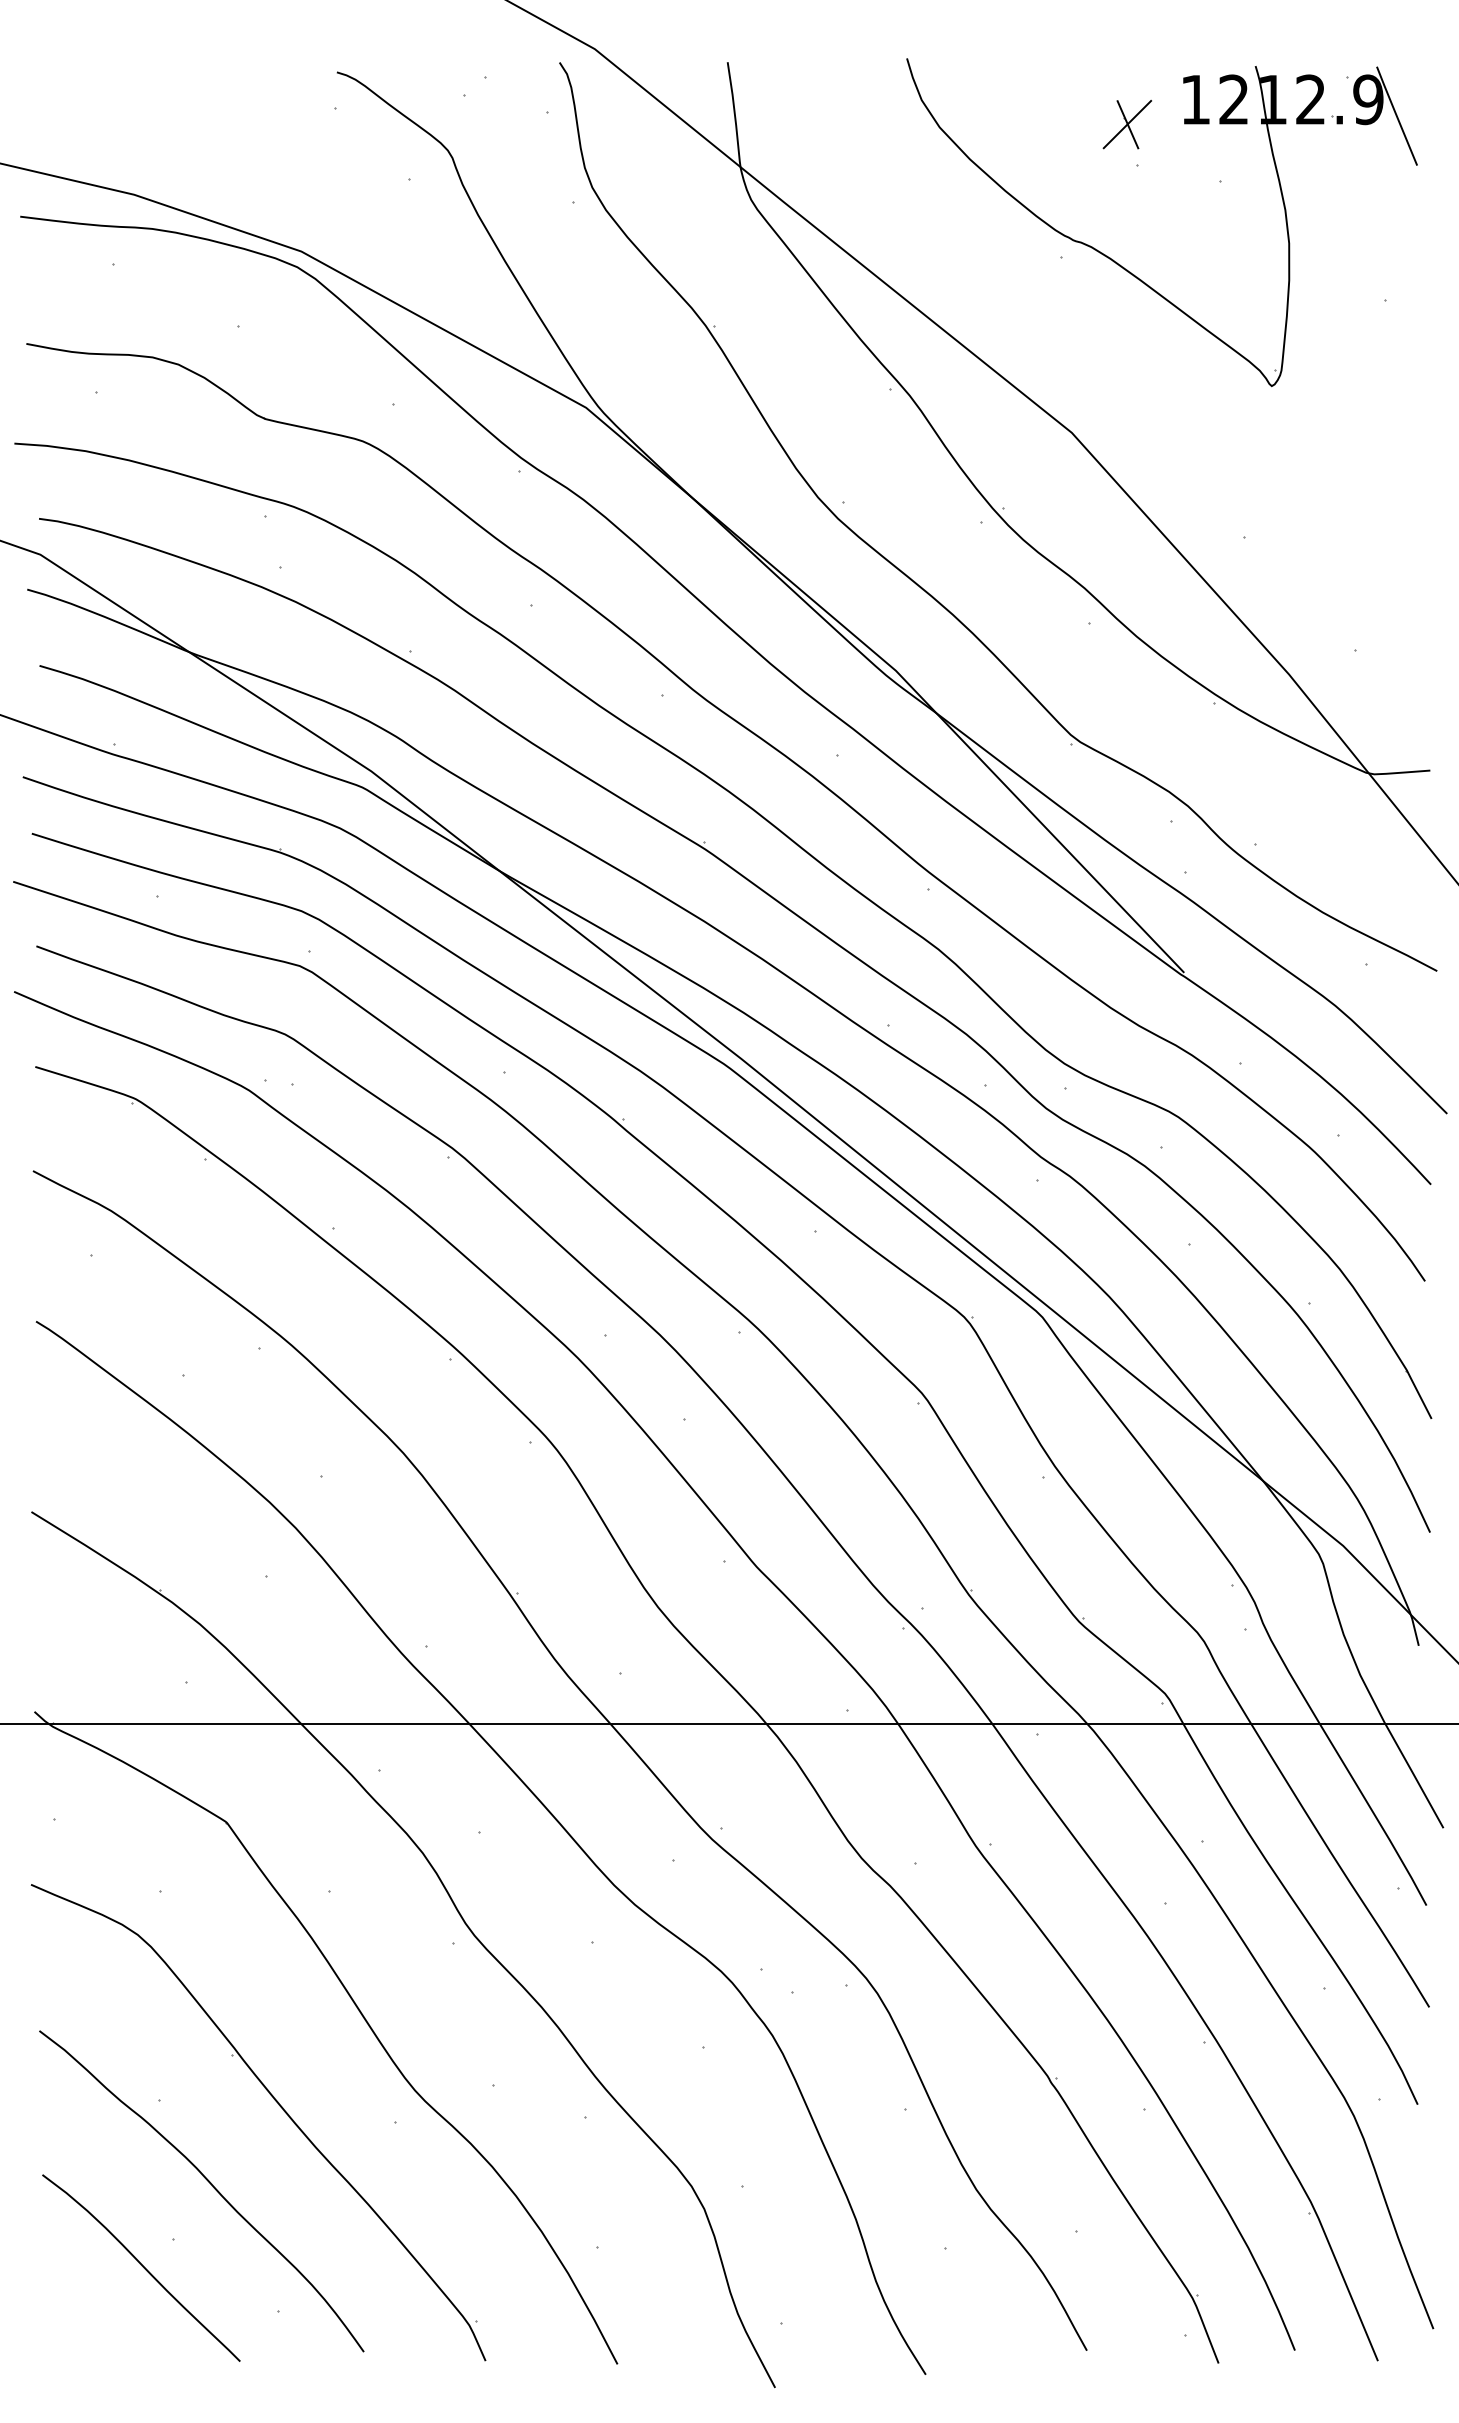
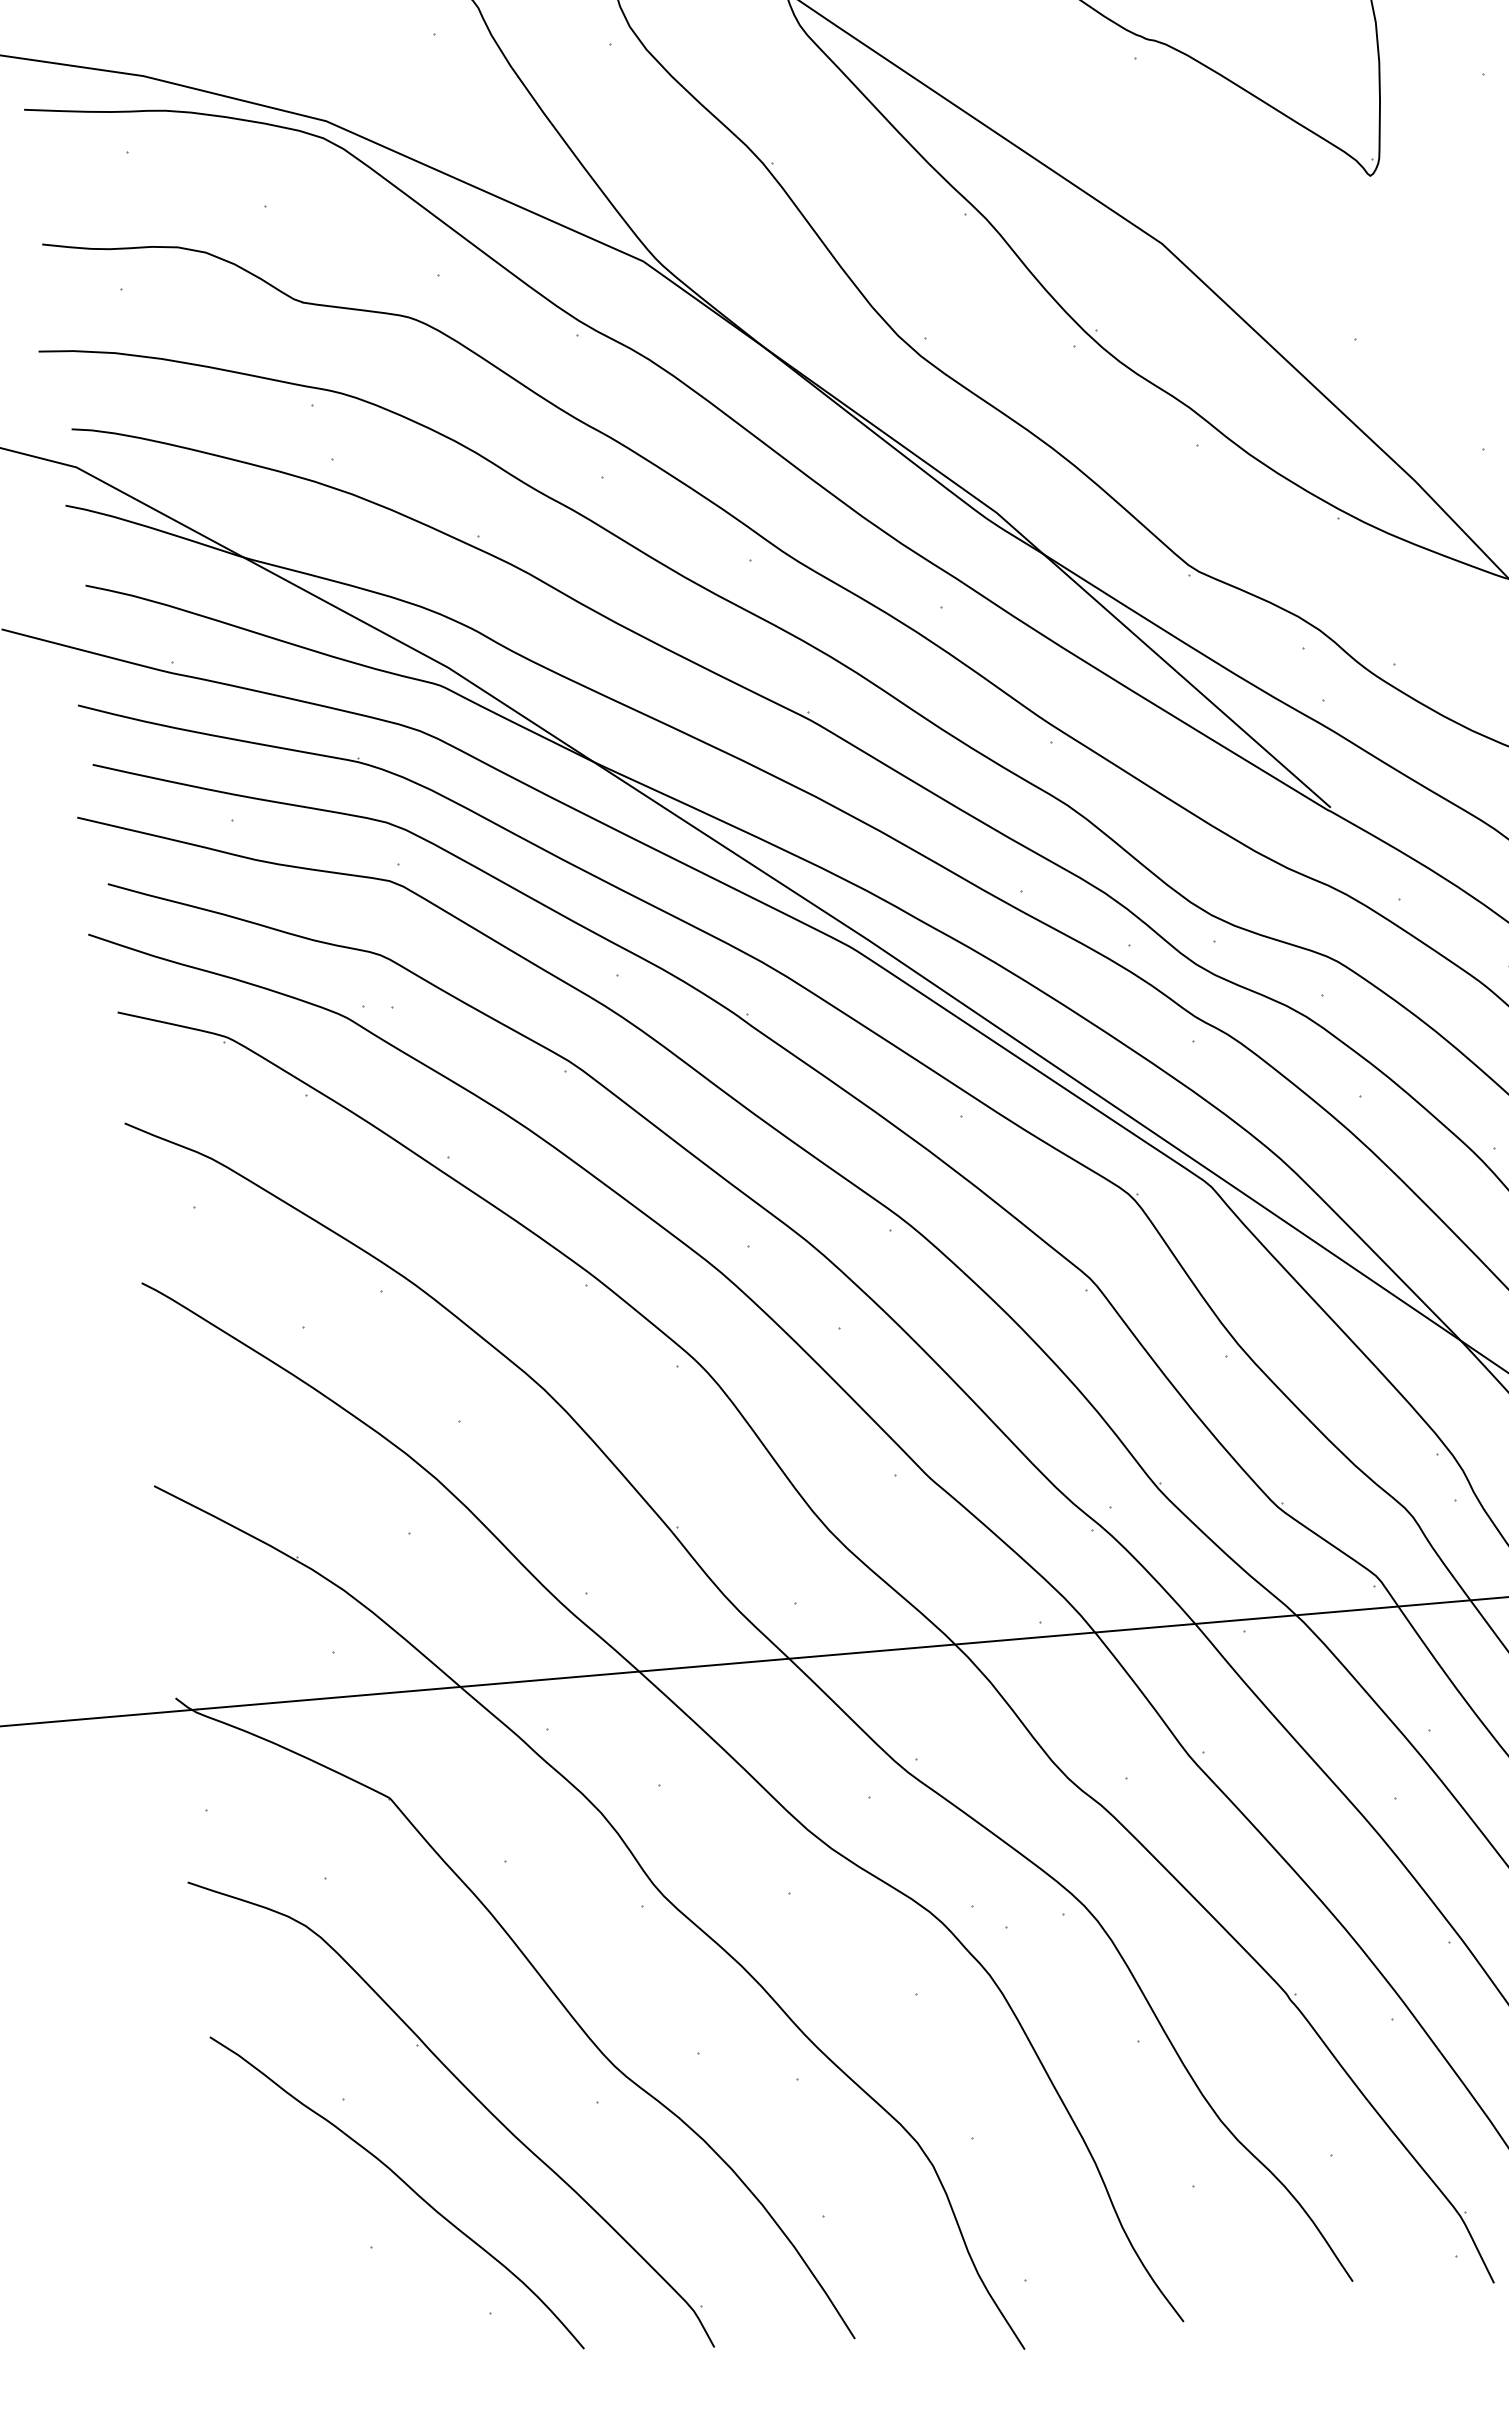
curve: (142, 2267) -> (341, 2279), removed

